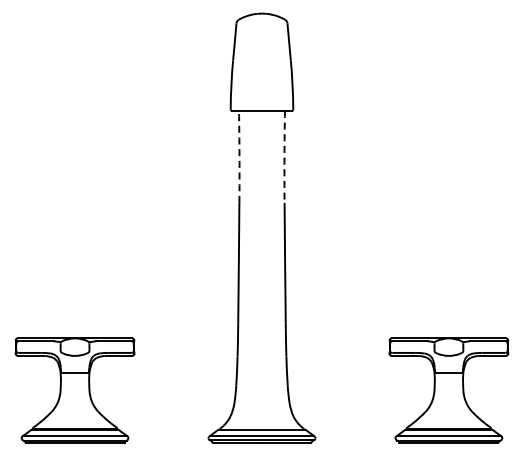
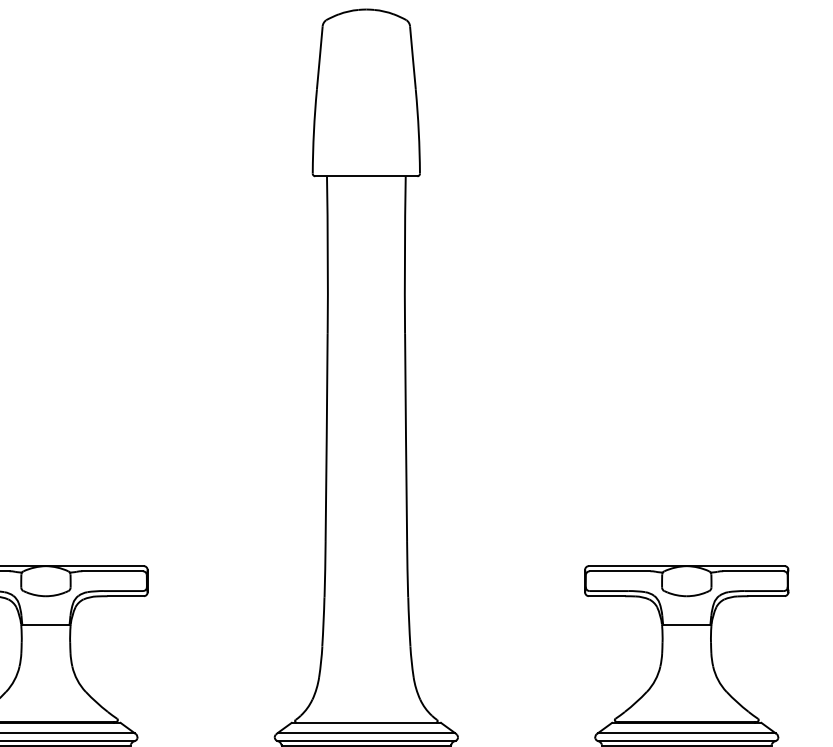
arc: (239, 156) -> (327, 254), dashed -> solid
arc: (284, 156) -> (404, 254), dashed -> solid

